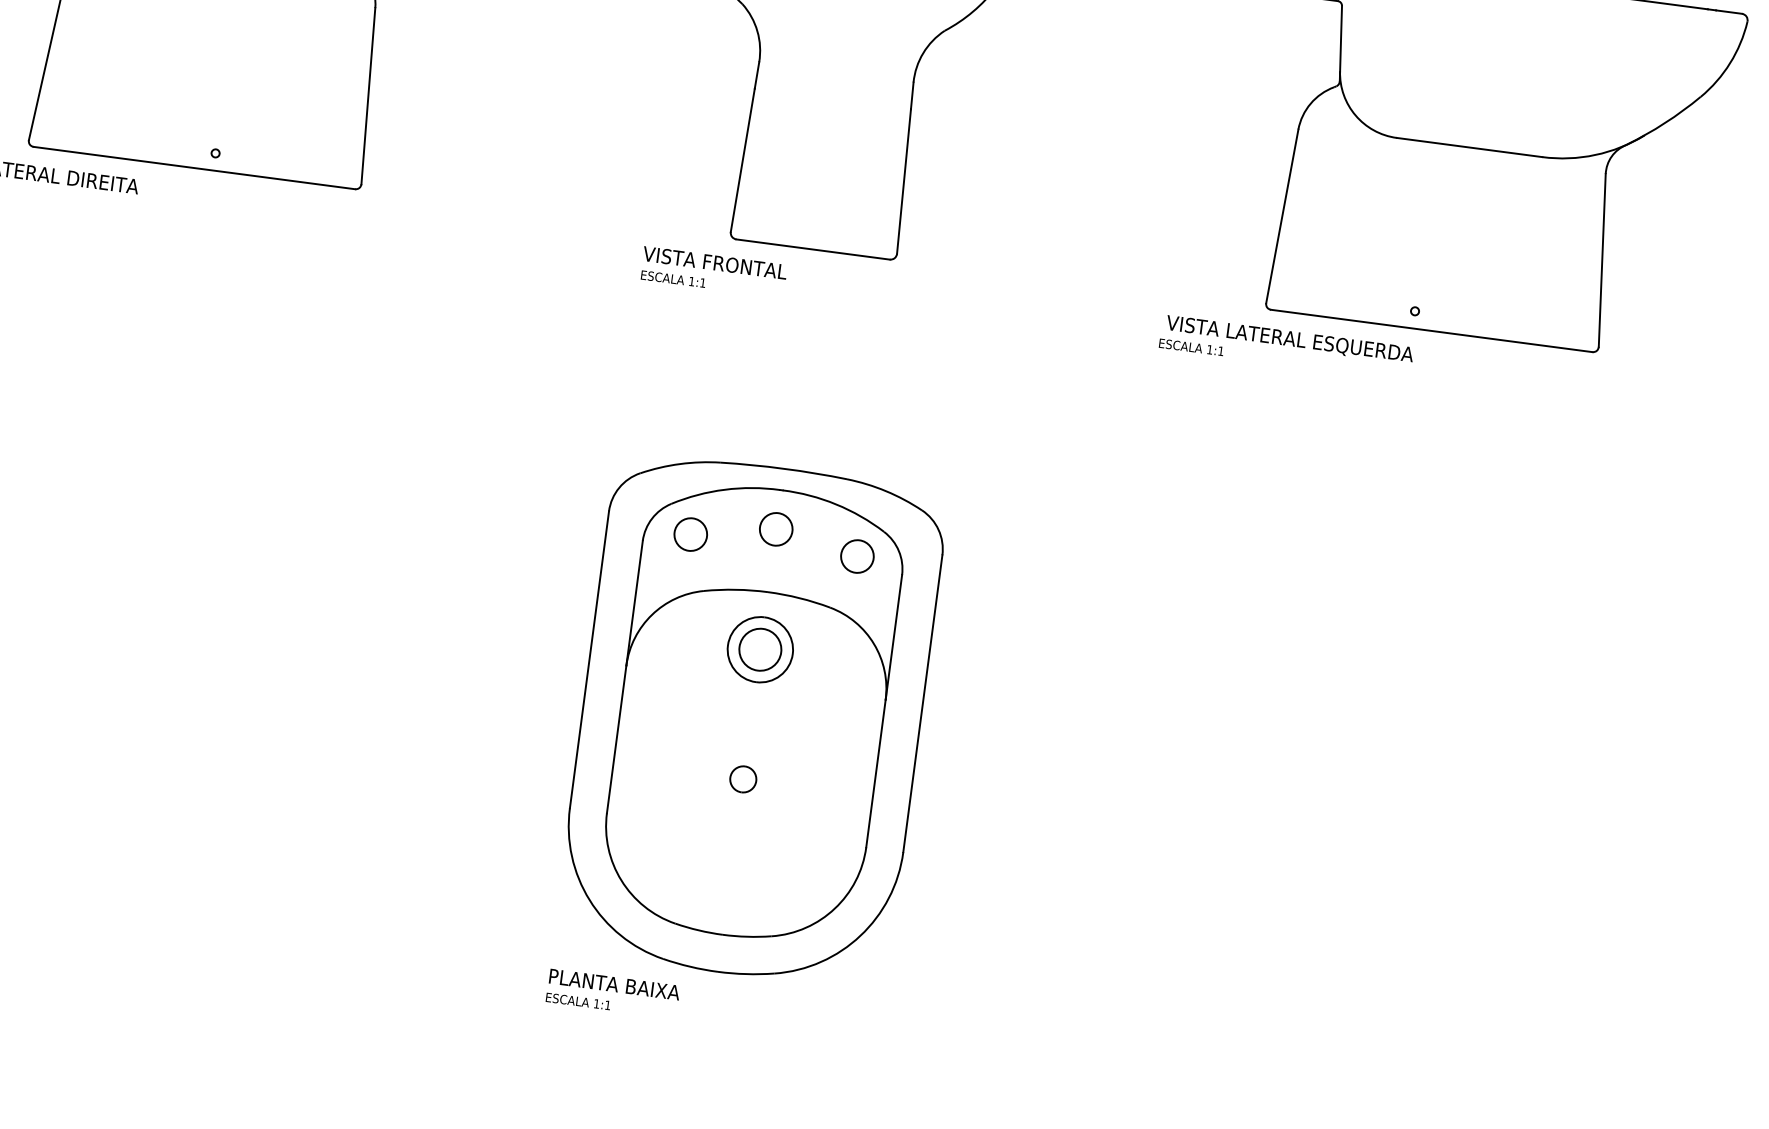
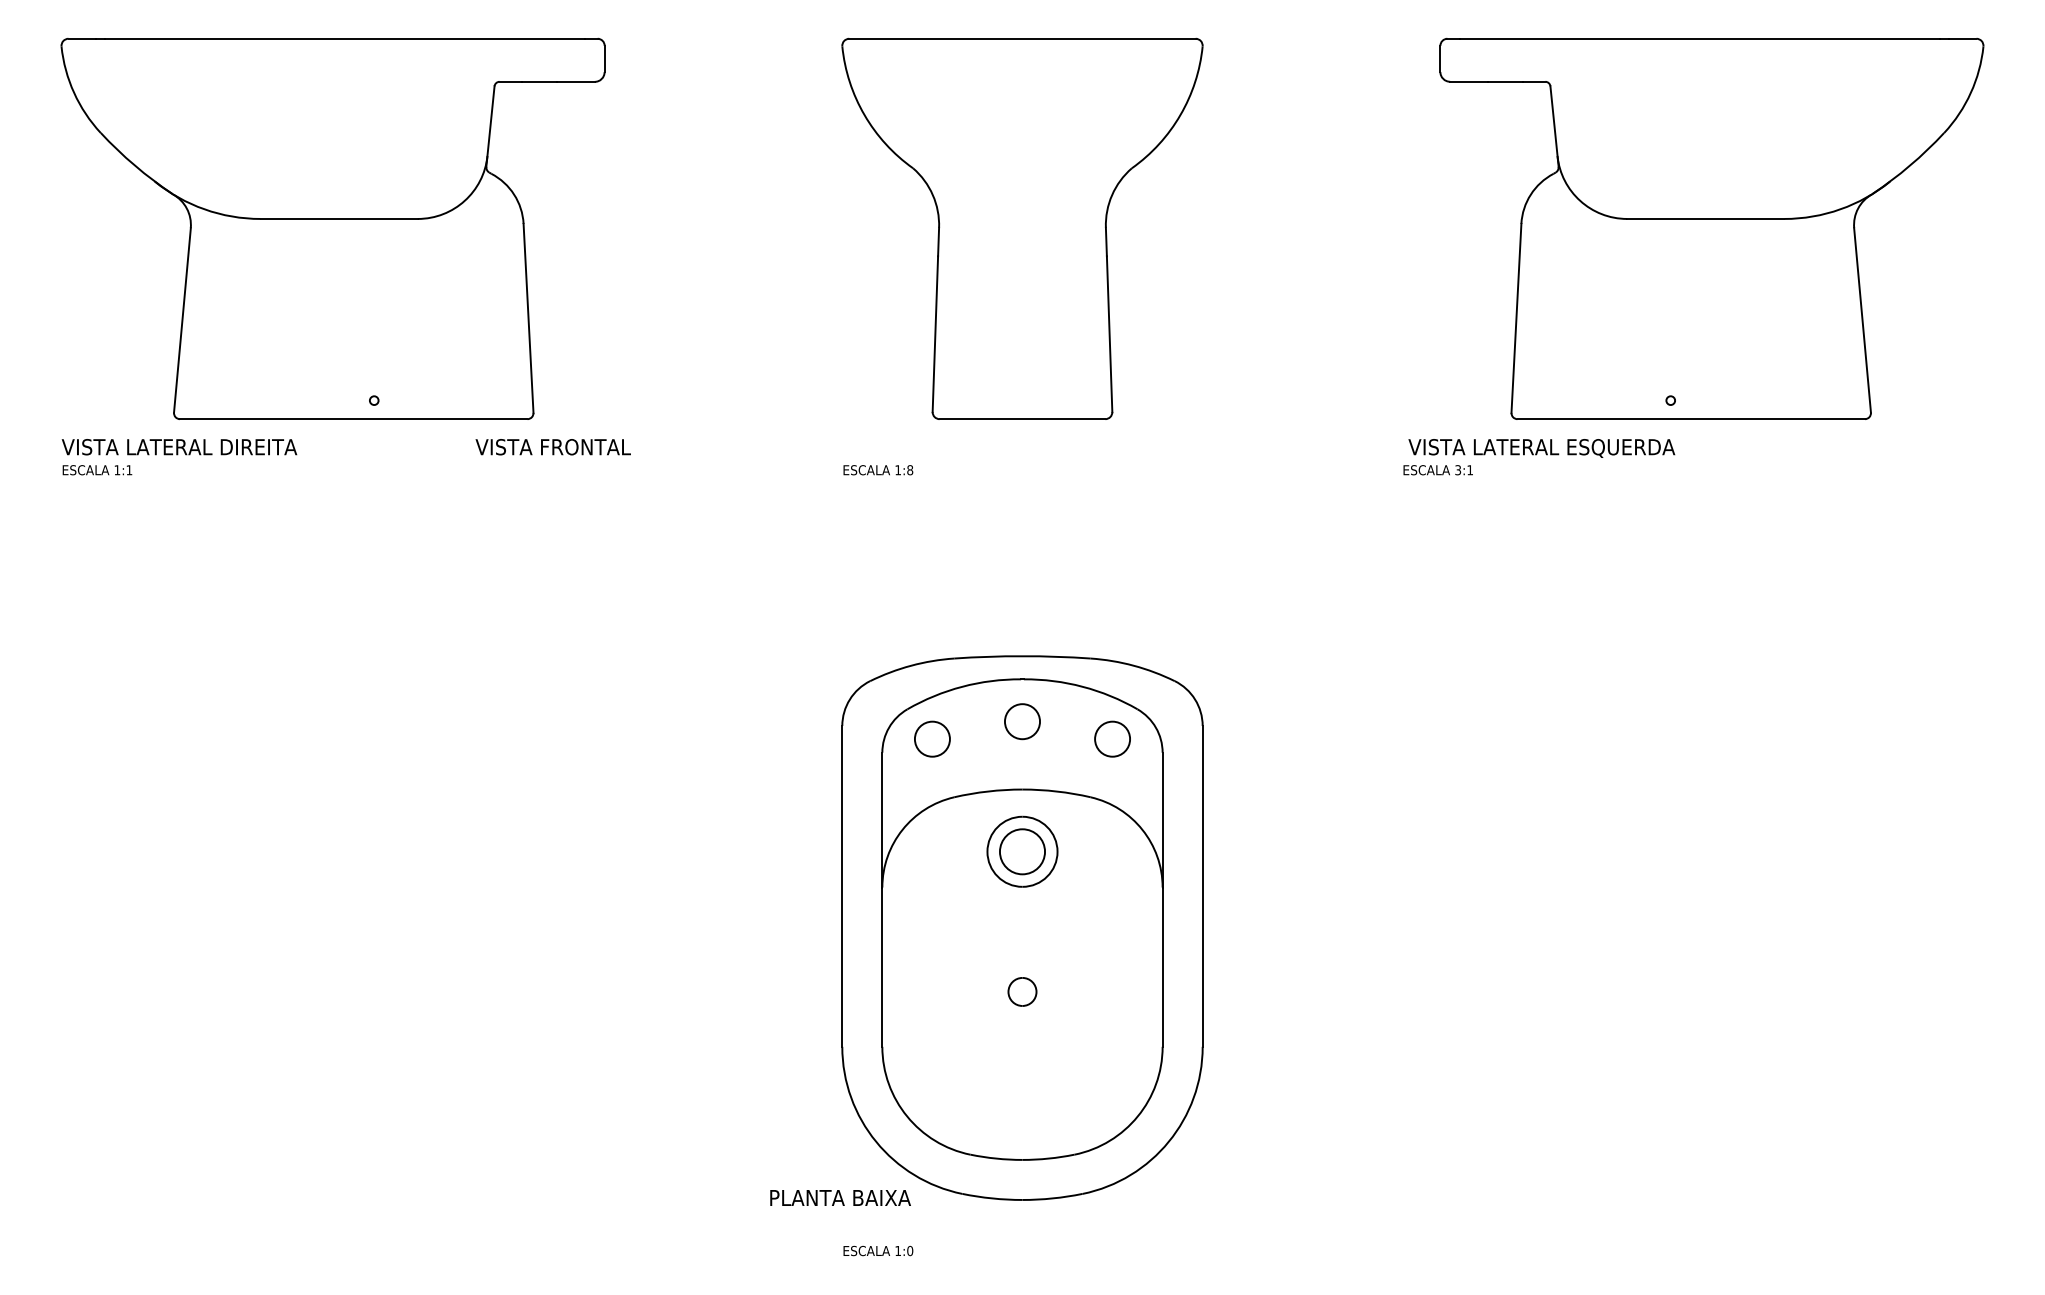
text: (714, 263) -> (552, 447), moved
text: (703, 283) -> (910, 470), 1:1 -> 1:8
text: (1210, 350) -> (1458, 470), 1:1 -> 3:1
text: (614, 984) -> (840, 1197), moved
text: (608, 1004) -> (910, 1250), 1:1 -> 1:0

